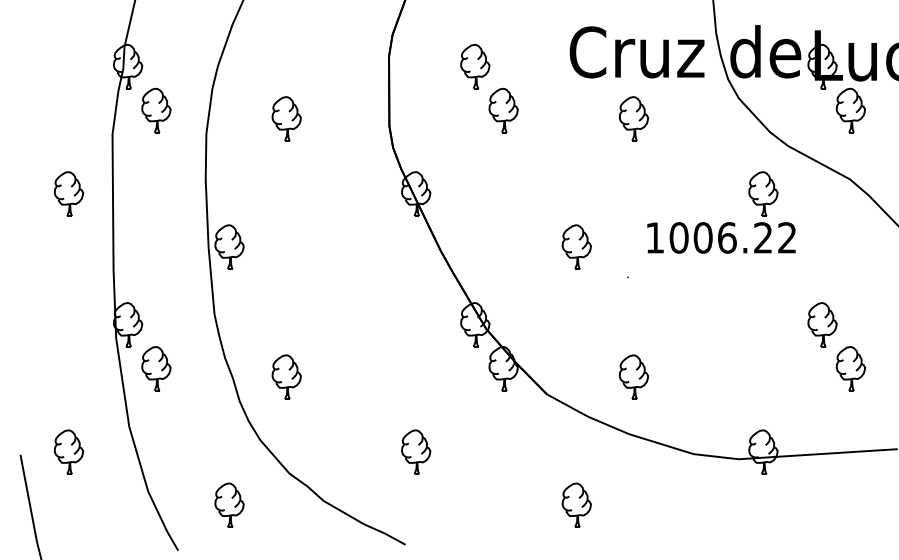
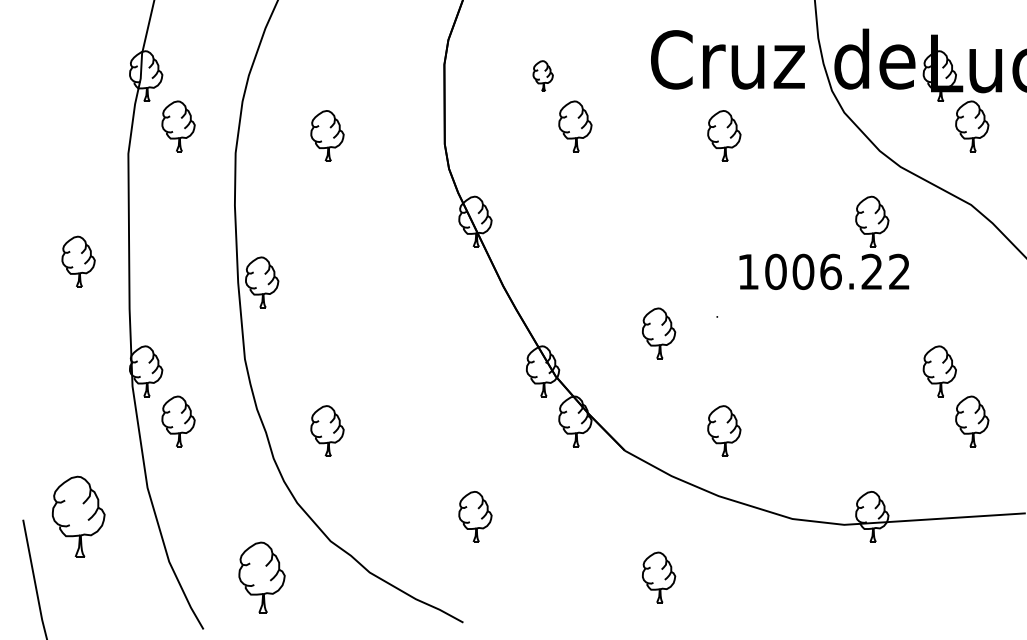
part: (475, 66) -> (543, 75), size x0.6
part: (68, 193) -> (78, 261), moved
part: (577, 247) -> (659, 333), moved
part: (68, 451) -> (78, 516), size x1.6
part: (229, 505) -> (262, 577), size x1.4

